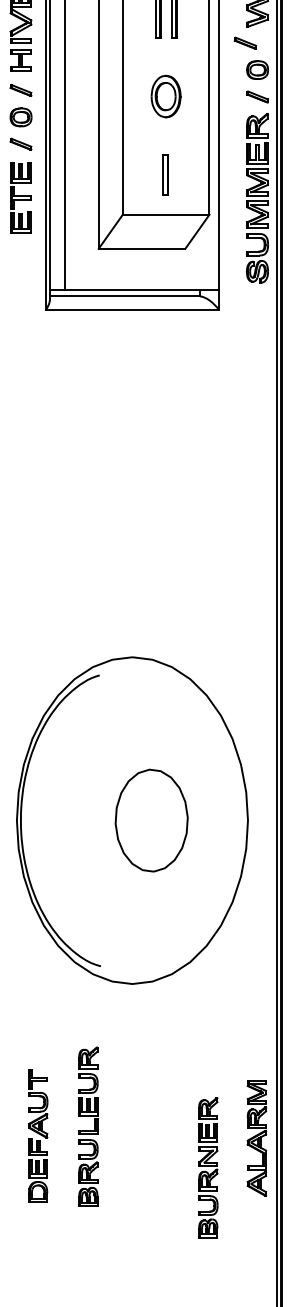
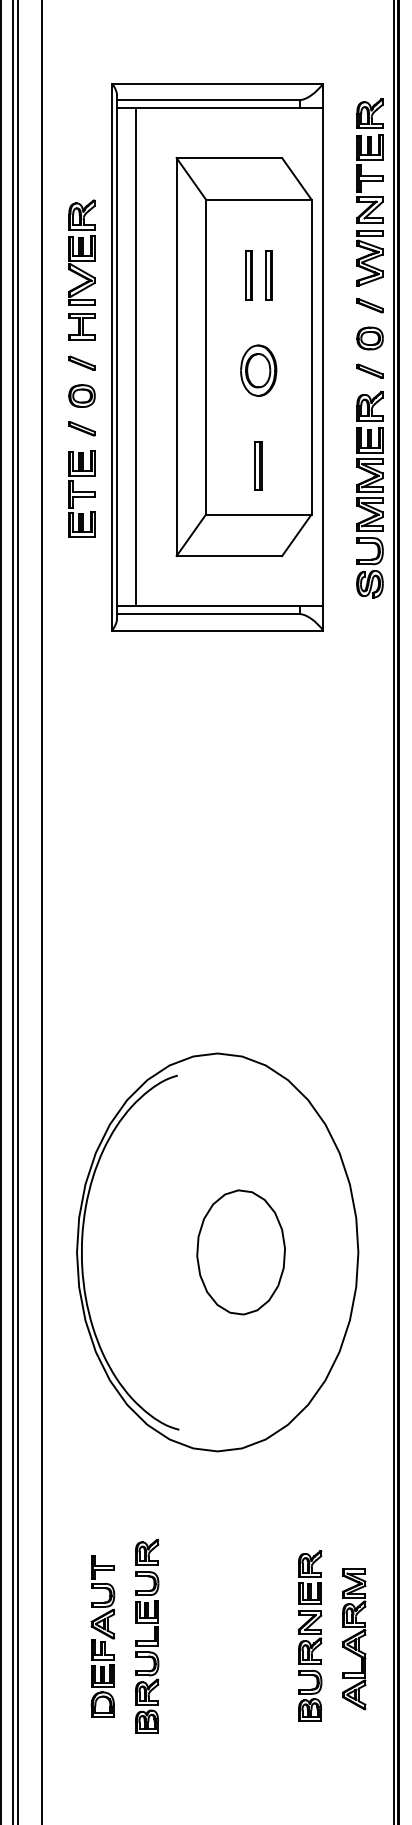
part: (244, 43) -> (369, 305), moved
part: (88, 1126) -> (147, 1635), moved
part: (257, 1138) -> (354, 1639), moved
part: (207, 1167) -> (309, 1635), moved

